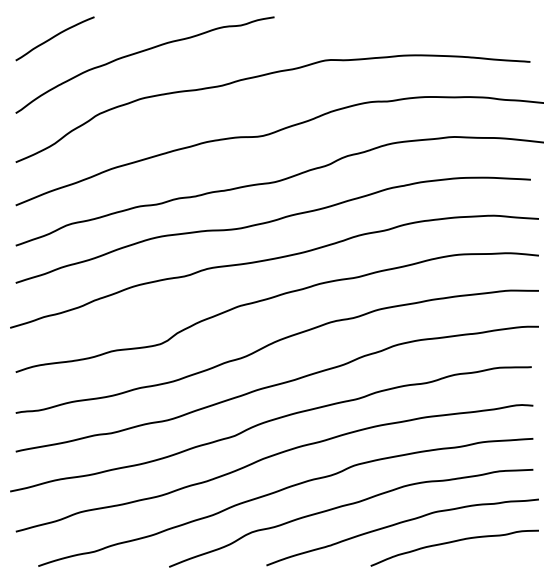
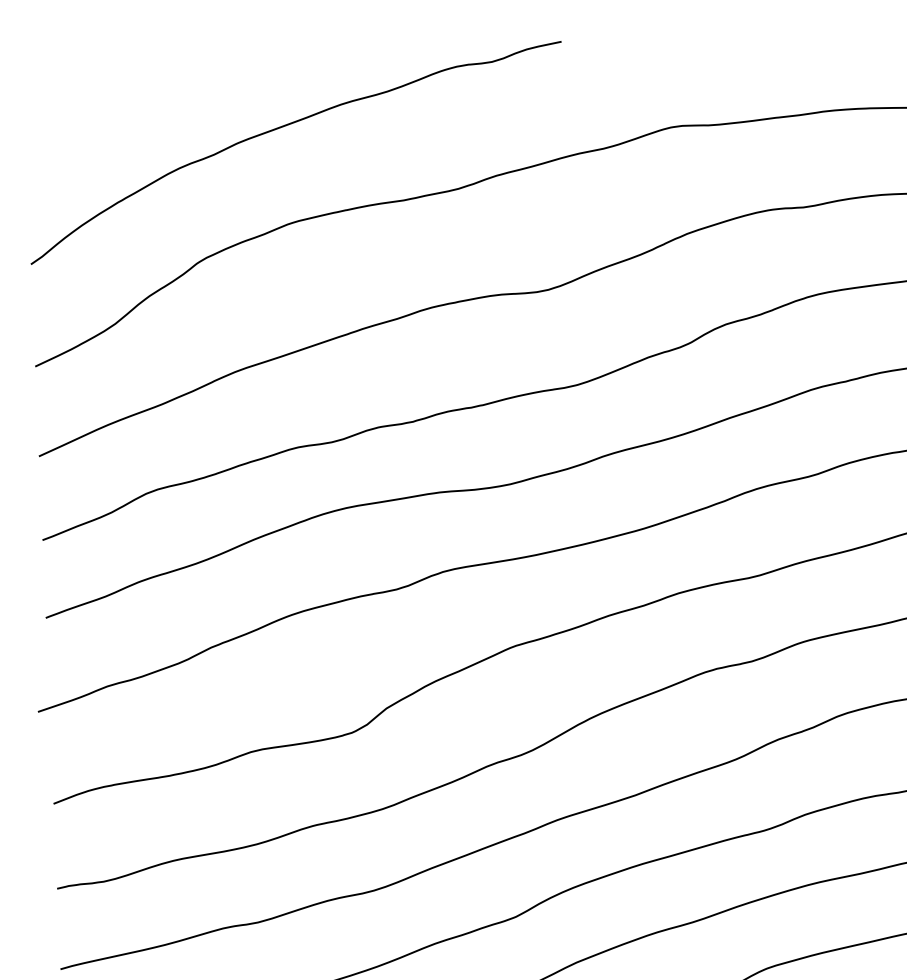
curve: (54, 37) -> (105, 103), removed

